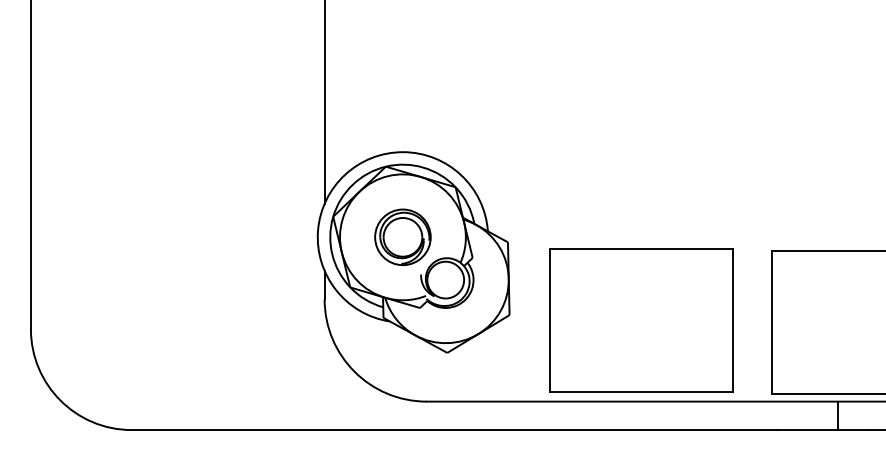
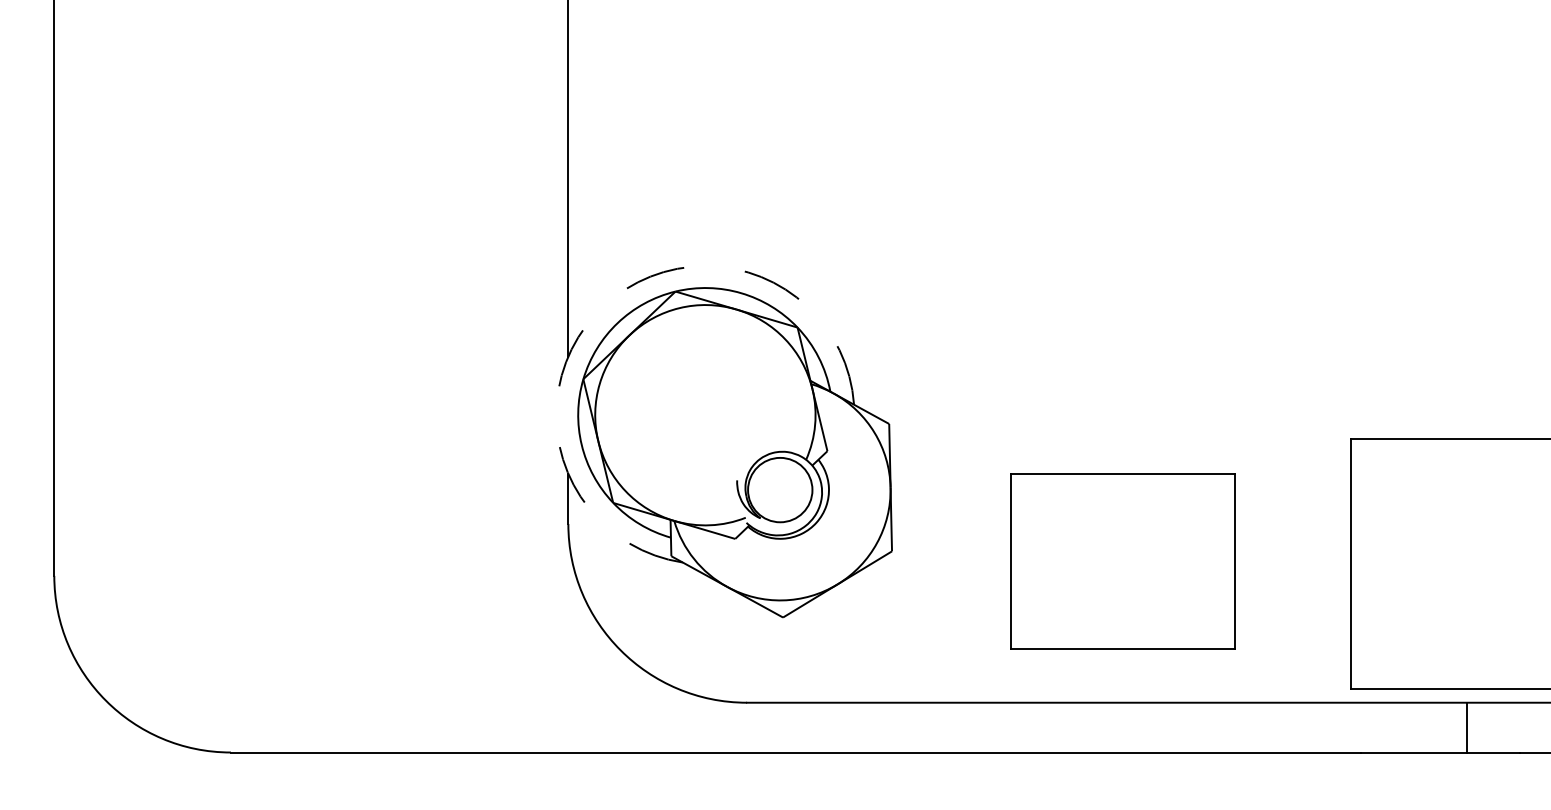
arc: (345, 174) -> (604, 305), solid -> dashed
part: (402, 236) -> (704, 413), removed
part: (641, 320) -> (1122, 560), size x0.7

